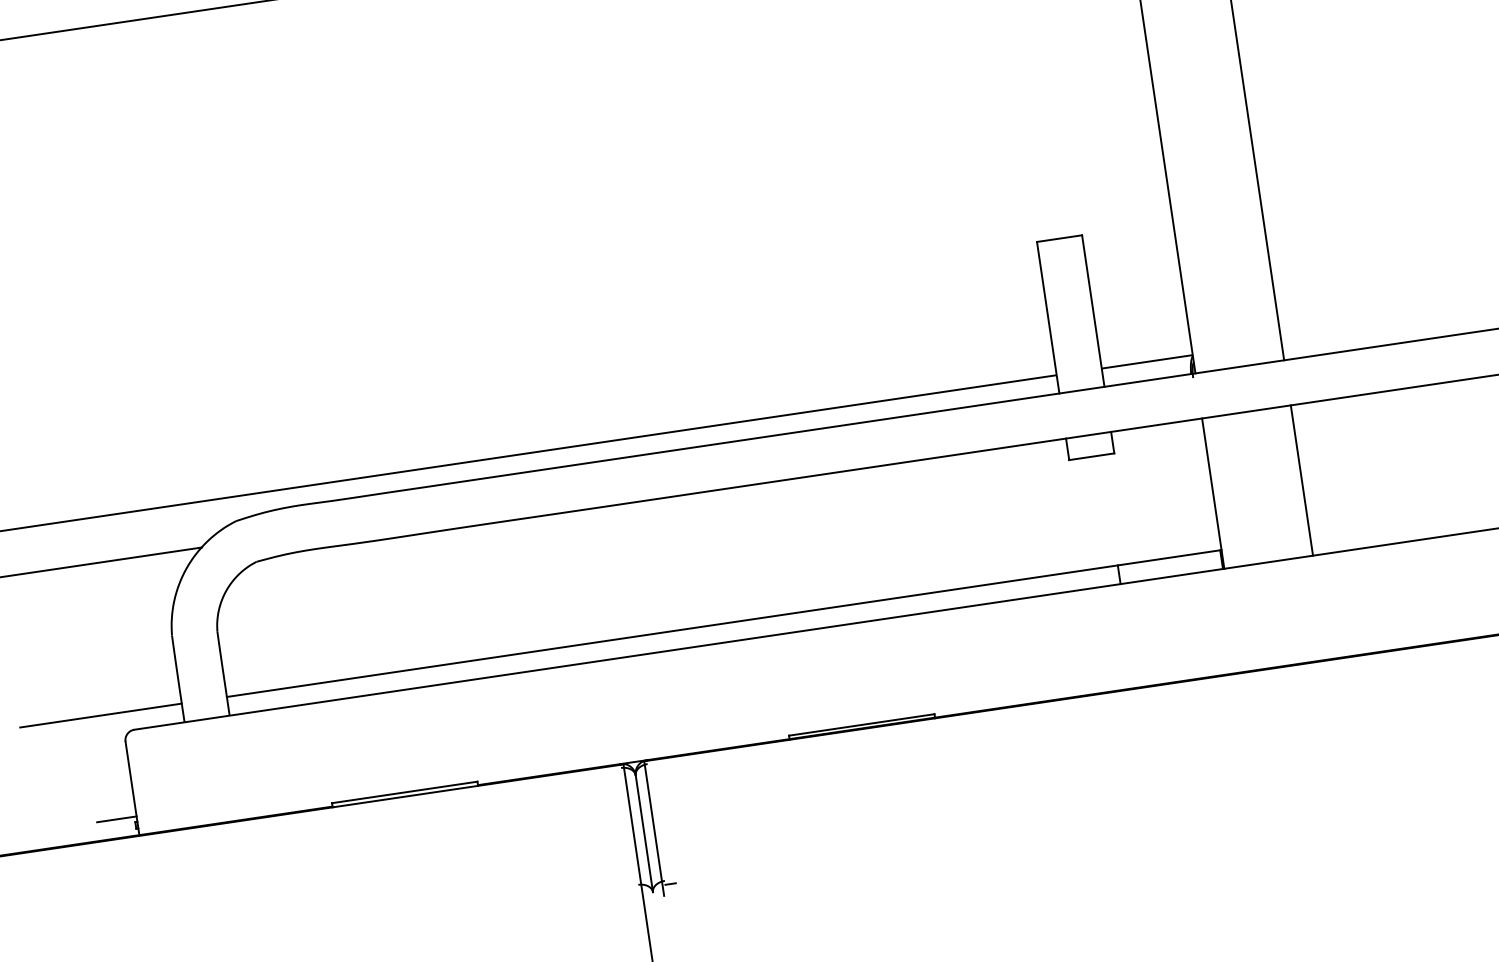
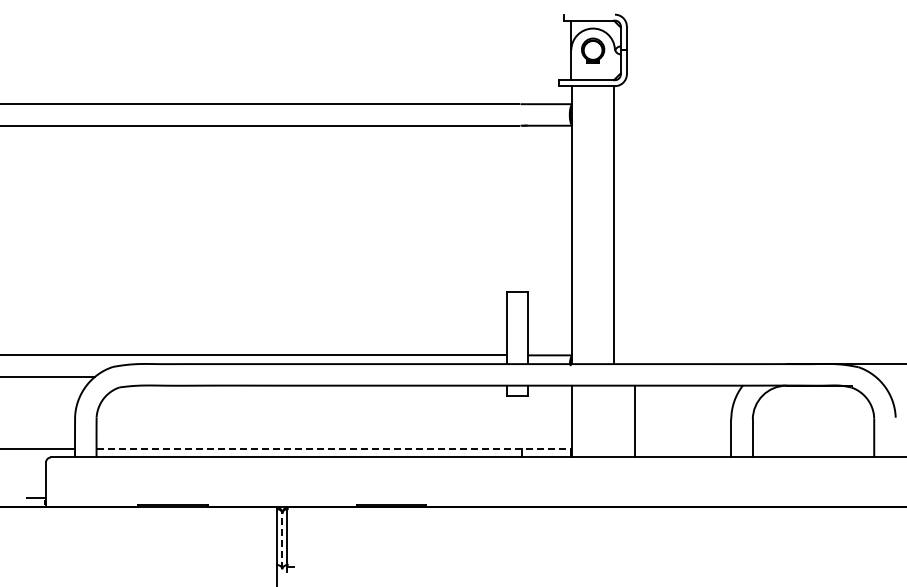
line: (1302, 480) -> (635, 421), moved
line: (724, 623) -> (334, 448), solid -> dashed
line: (644, 834) -> (282, 541), solid -> dashed

